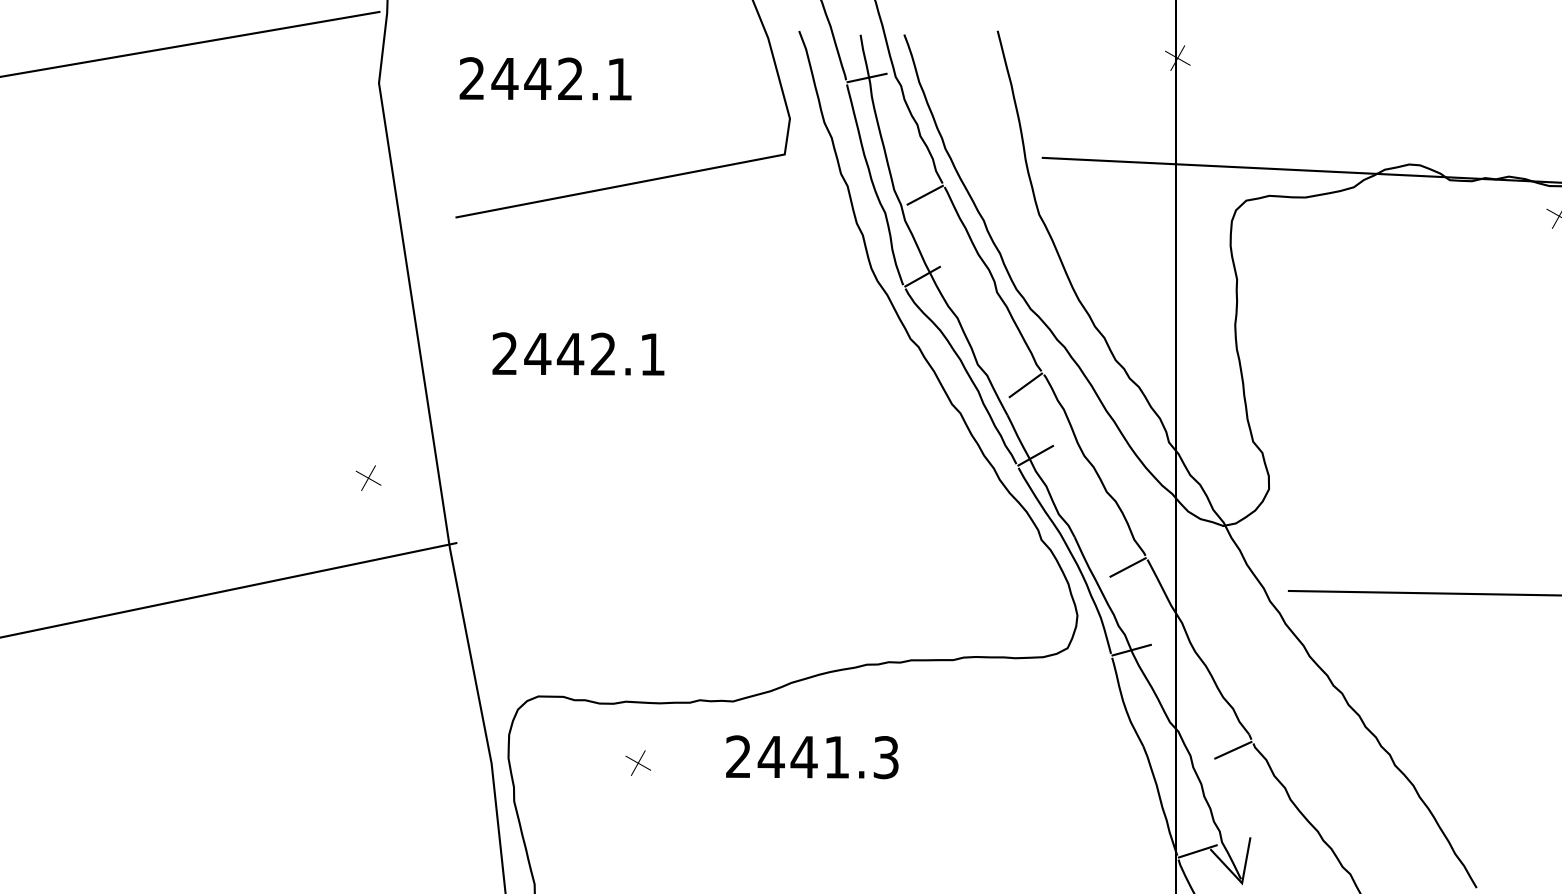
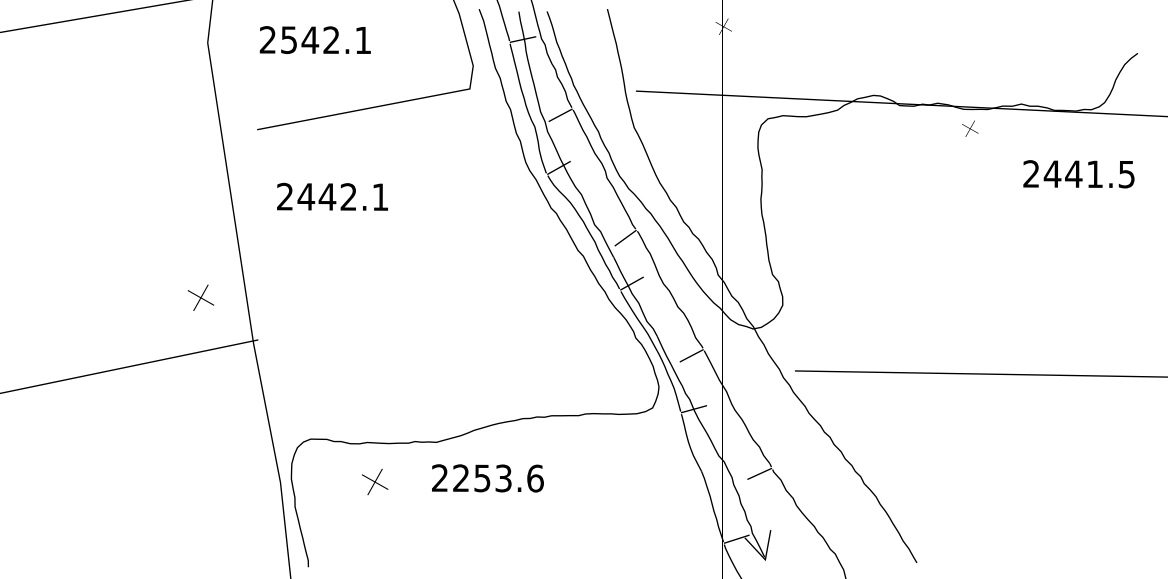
text: (504, 79) -> (288, 40), 2442.1 -> 2542.1
text: (578, 353) -> (332, 196), moved
part: (367, 478) -> (200, 298), size x1.6
text: (827, 757) -> (497, 478), 2441.3 -> 2253.6
part: (638, 763) -> (375, 482), size x1.6

